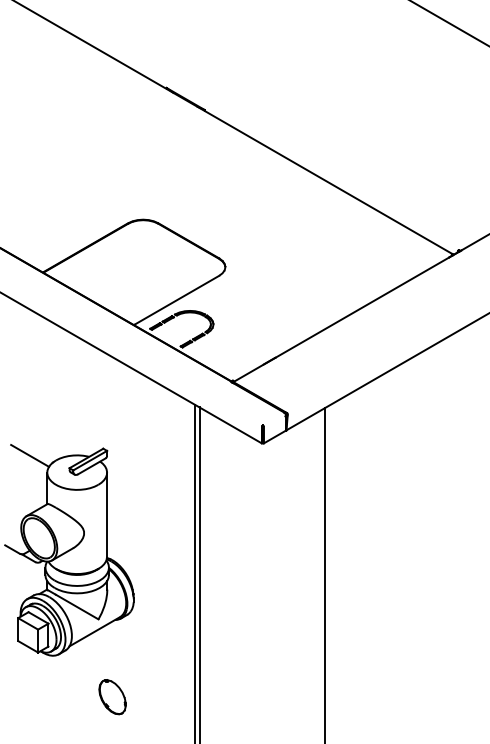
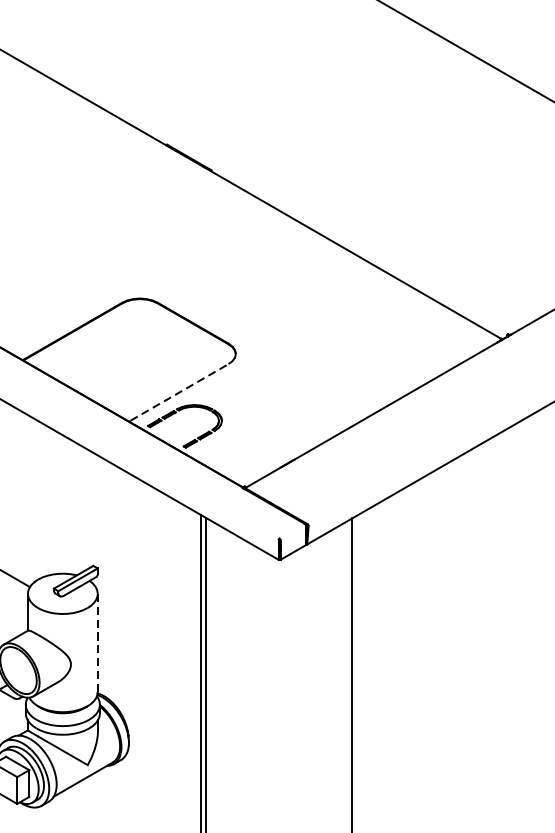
line: (177, 299) -> (179, 391), solid -> dashed
line: (107, 515) -> (98, 643), solid -> dashed

